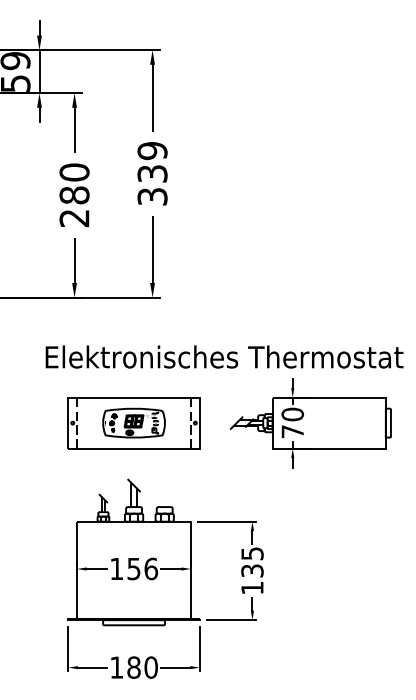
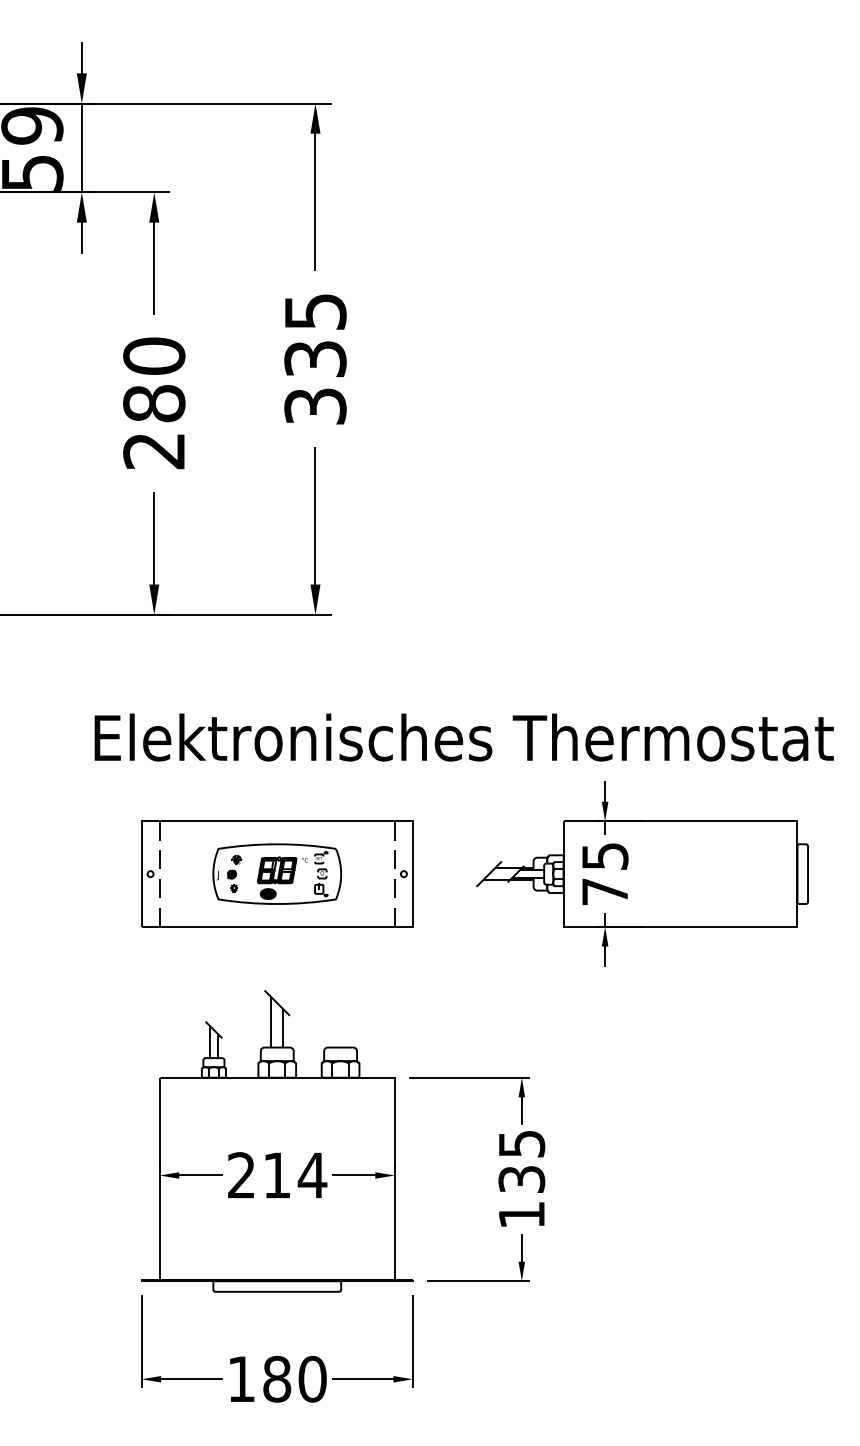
text: (152, 151) -> (315, 312), 339 -> 335
text: (292, 414) -> (604, 856), 70 -> 75
text: (134, 568) -> (278, 1174), 156 -> 214

